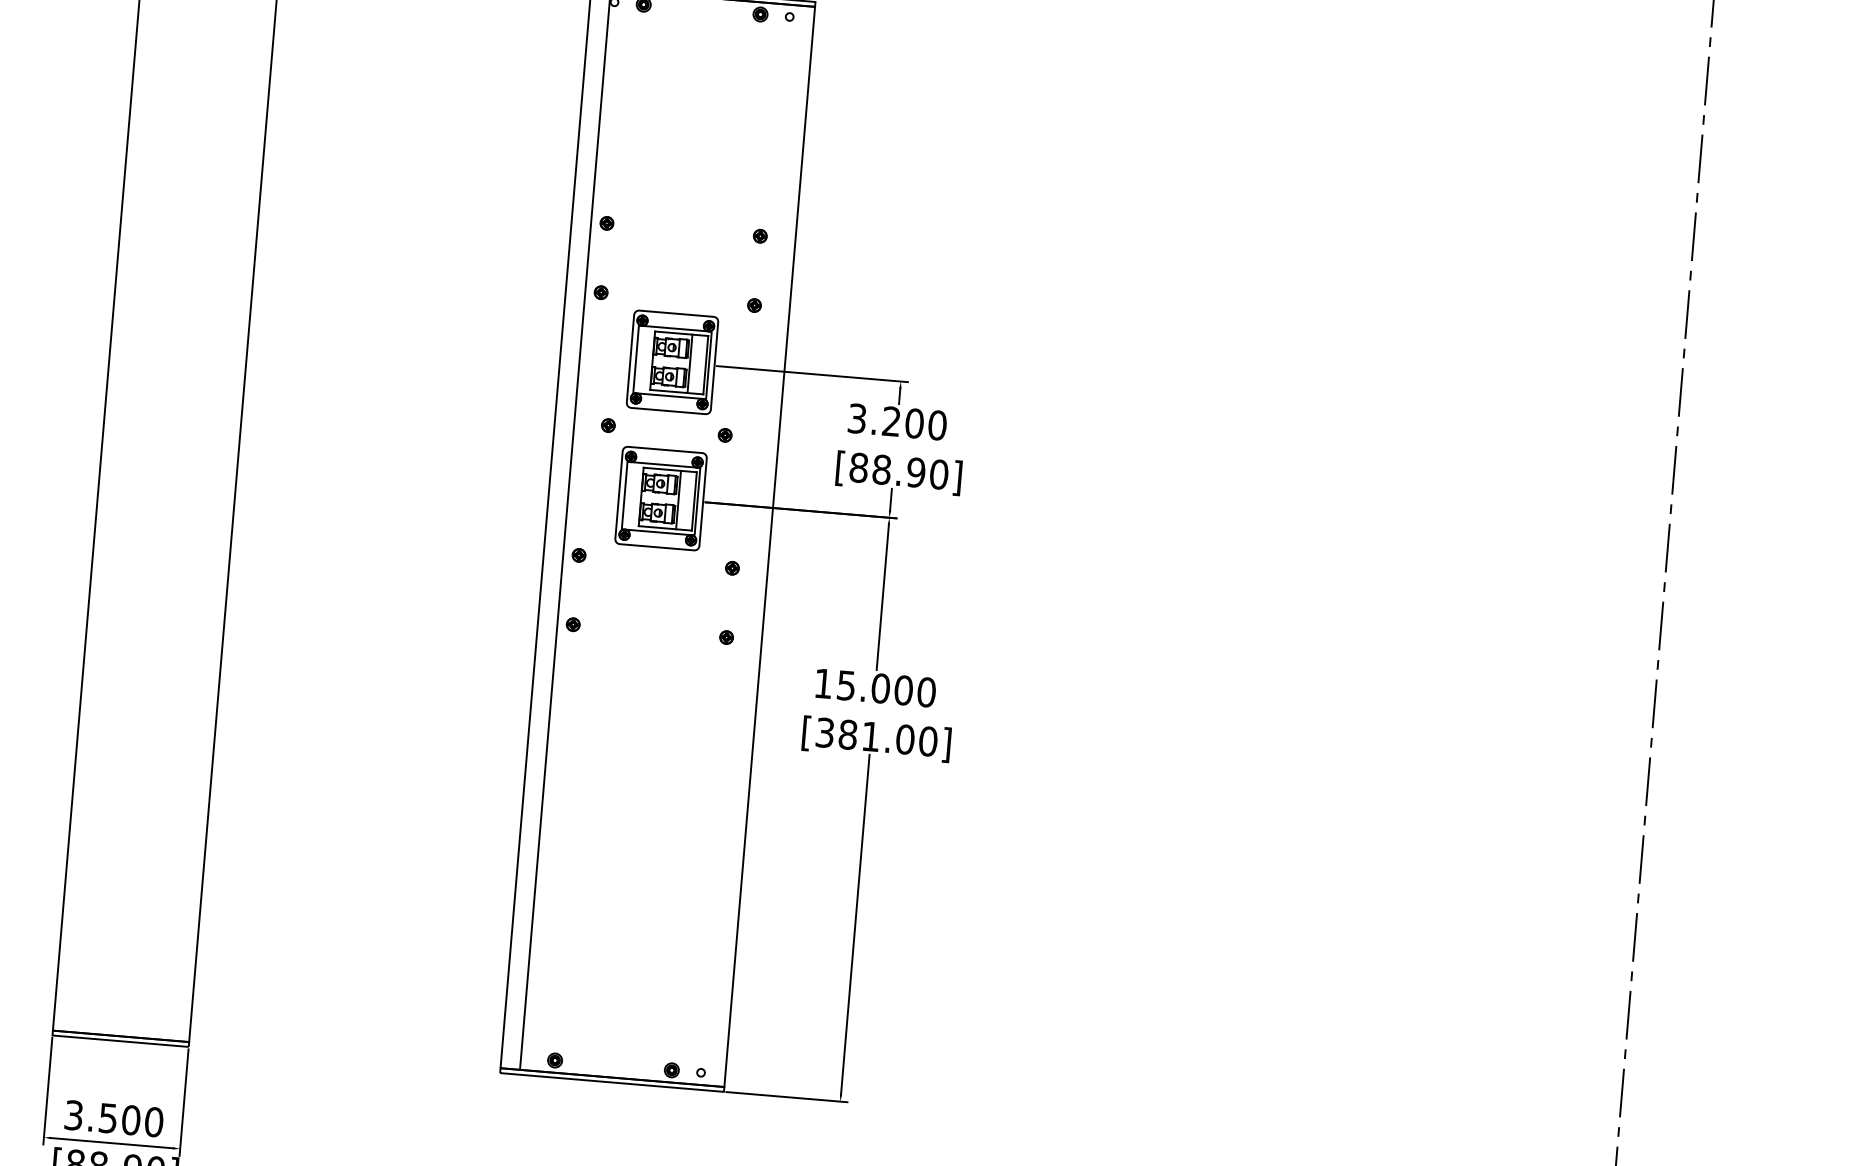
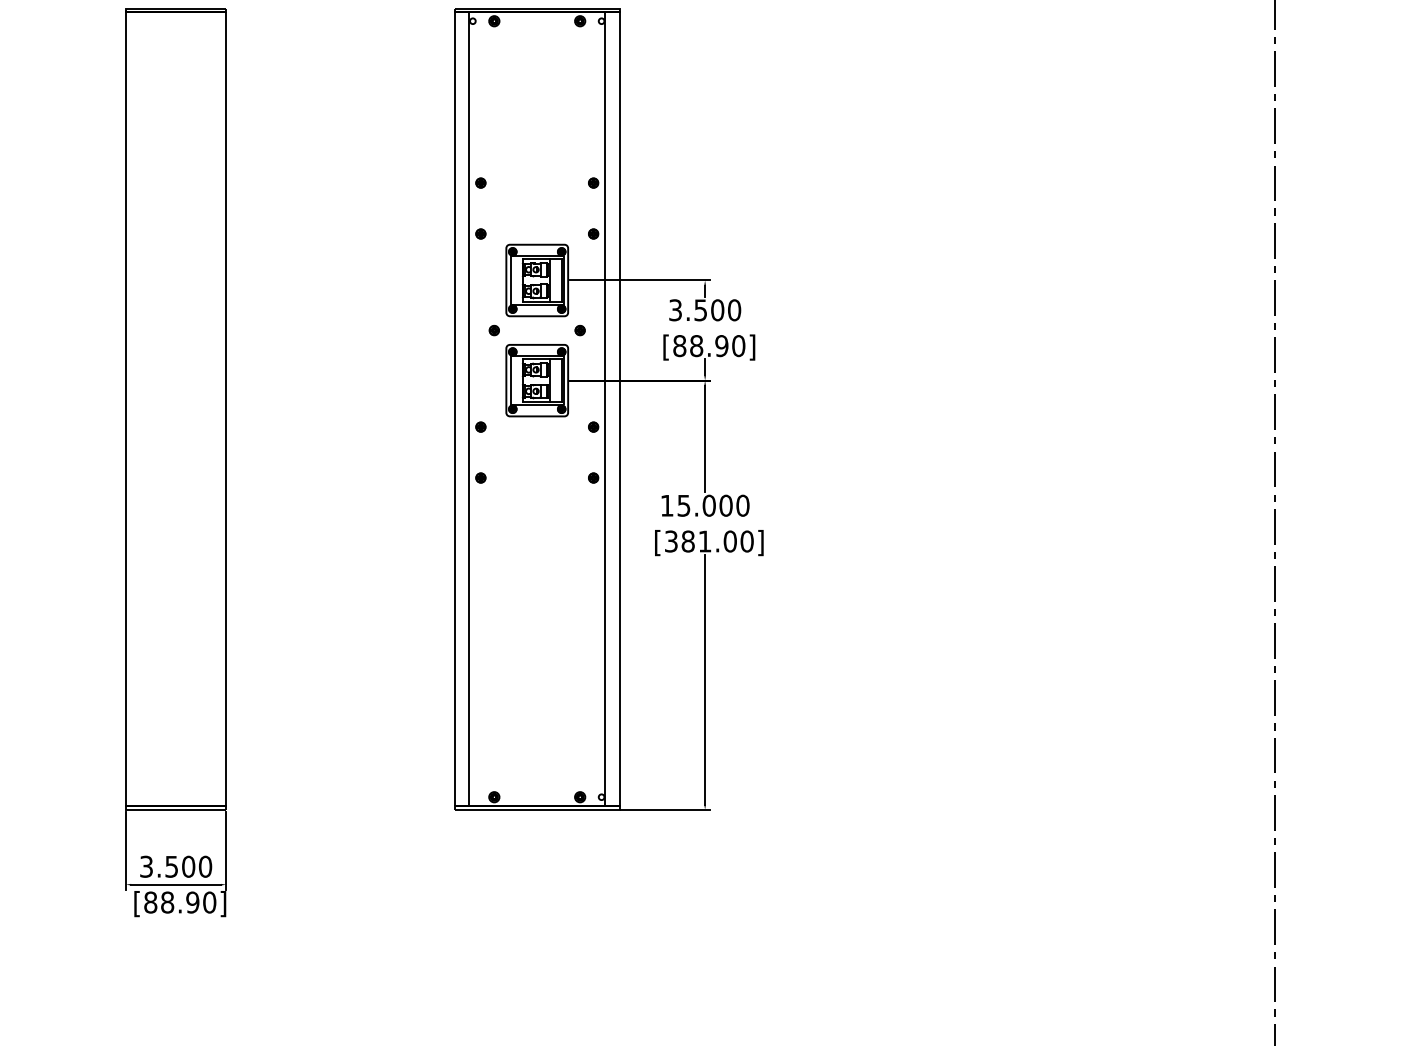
text: (891, 421) -> (700, 310), 3.200 -> 3.500
line: (750, 545) -> (605, 409), added

